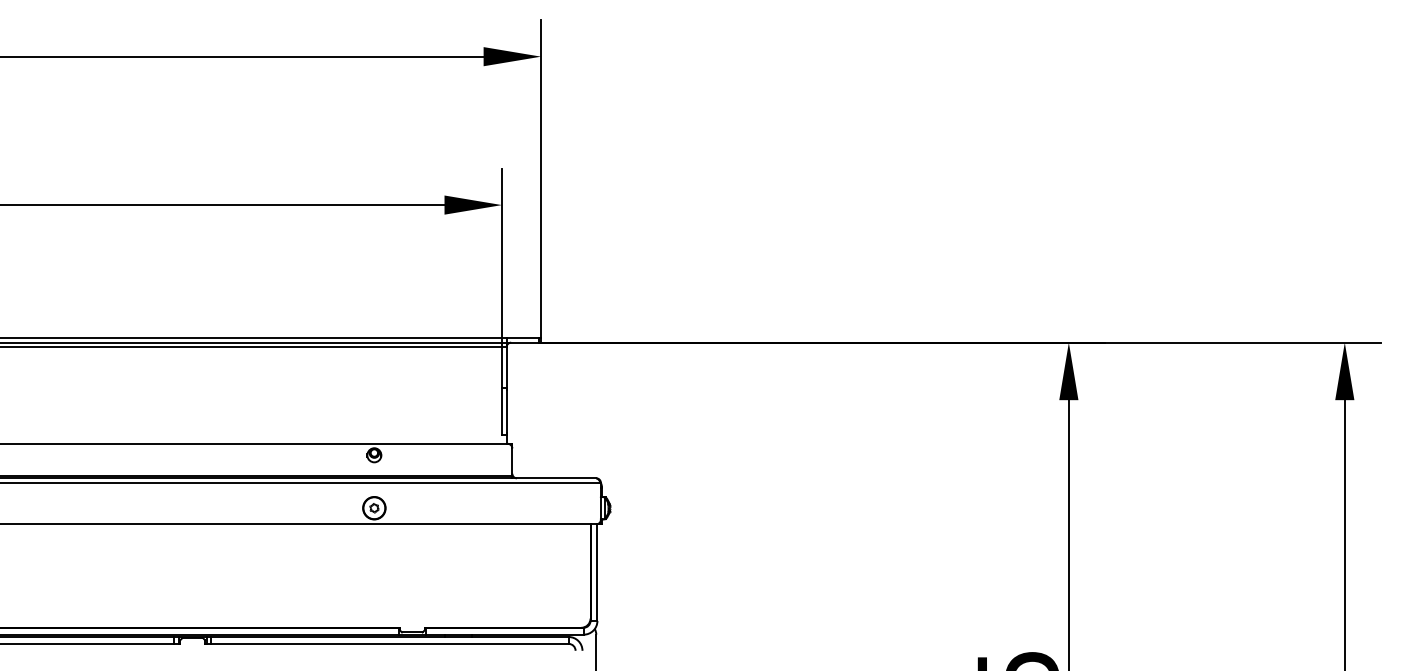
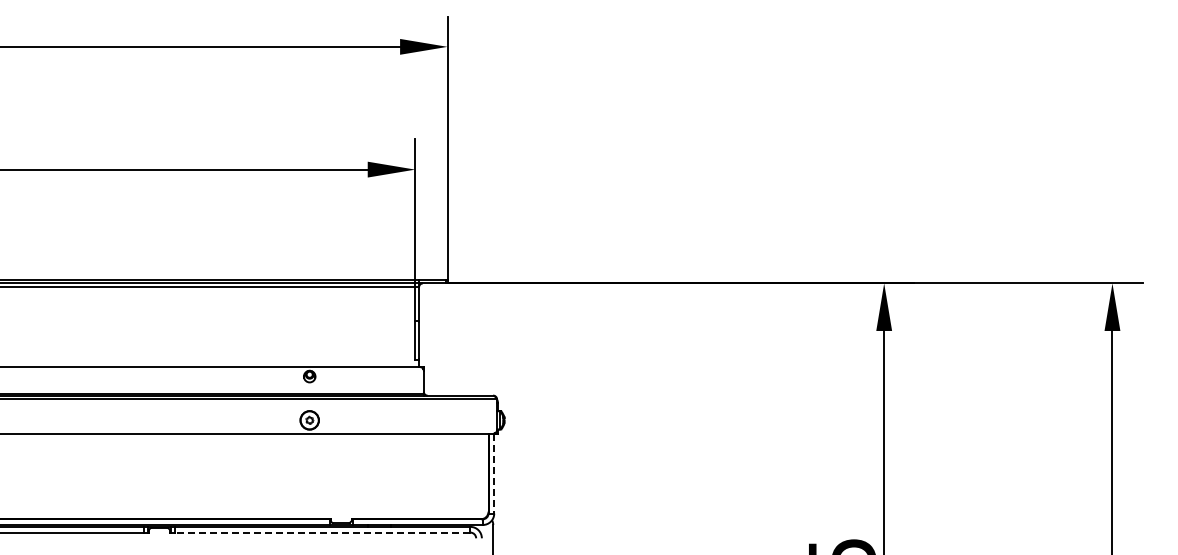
line: (597, 573) -> (494, 474), solid -> dashed
line: (389, 643) -> (322, 532), solid -> dashed

